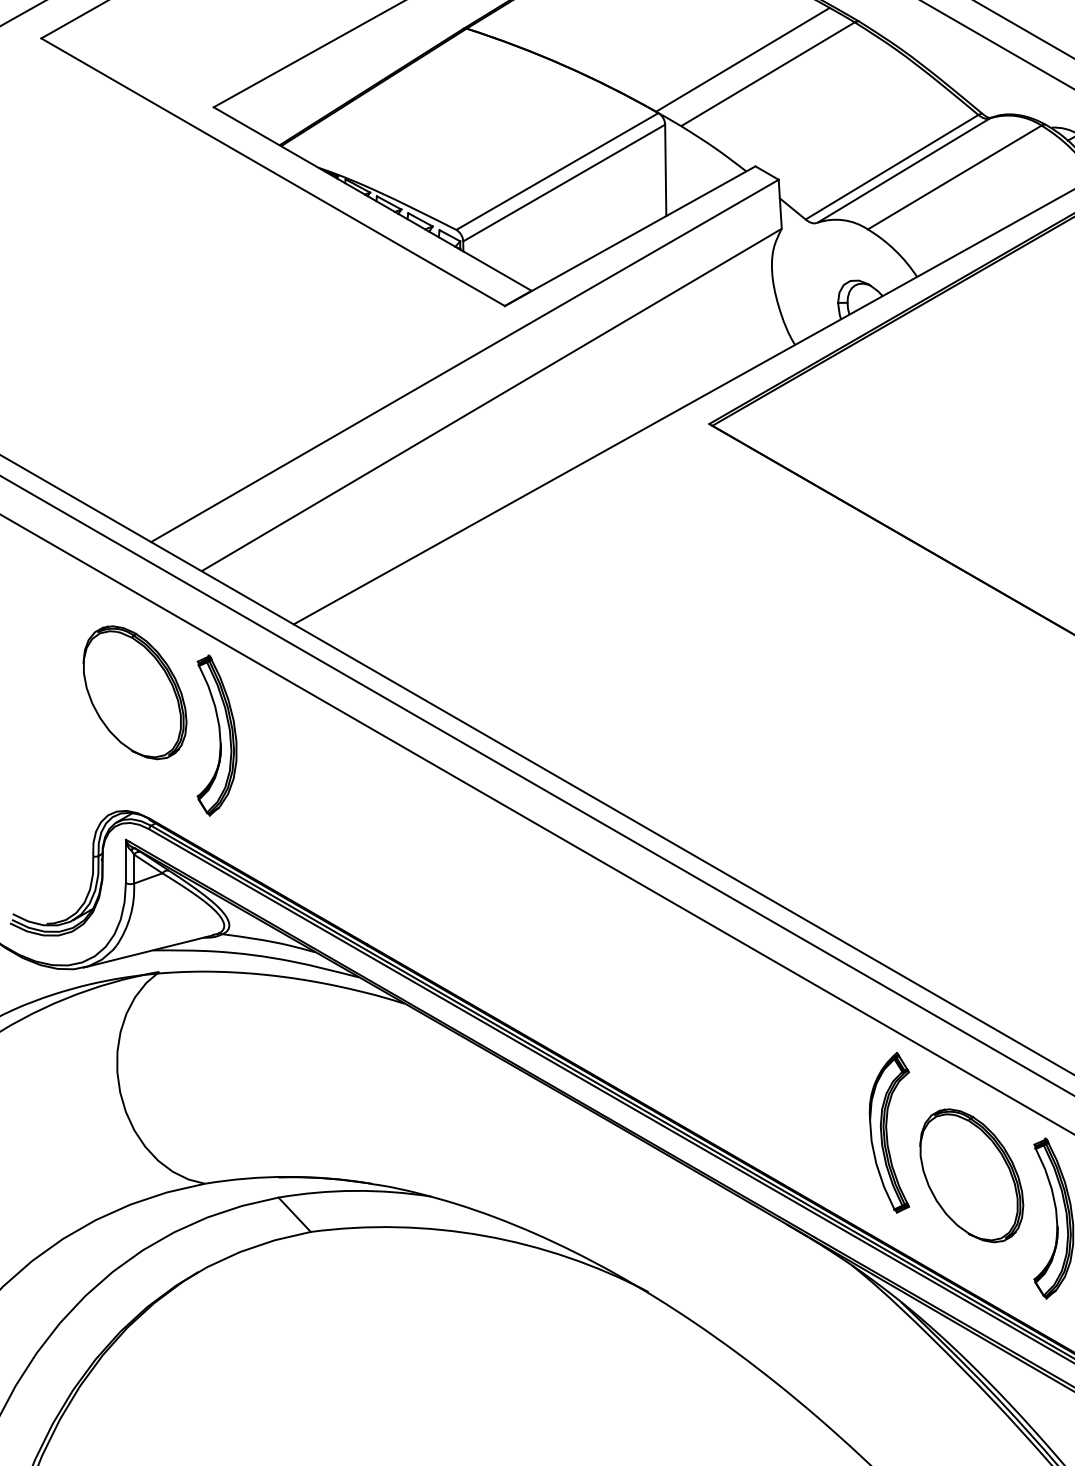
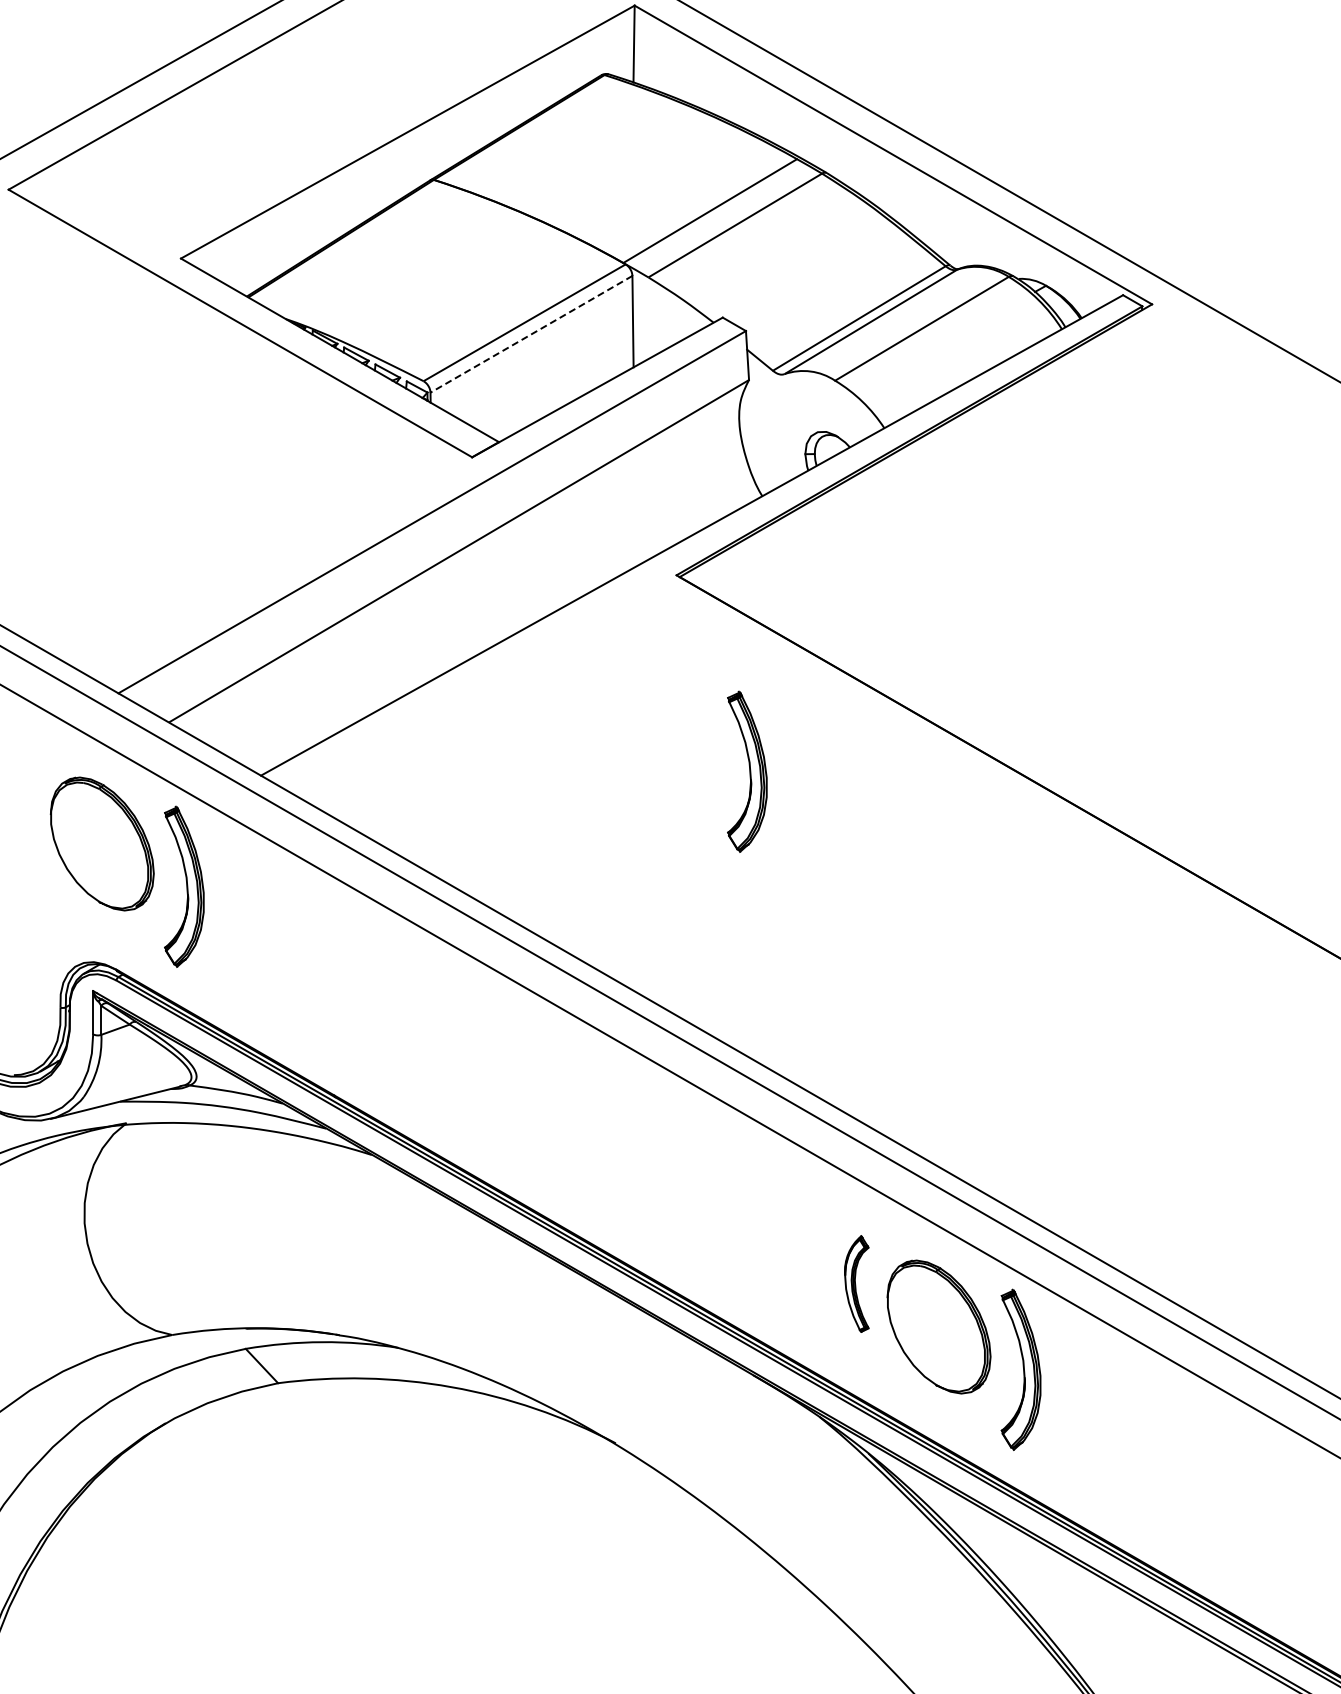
line: (563, 183) -> (530, 334), solid -> dashed
part: (780, 620) -> (747, 771), added
part: (889, 1132) -> (856, 1283), size x0.6

